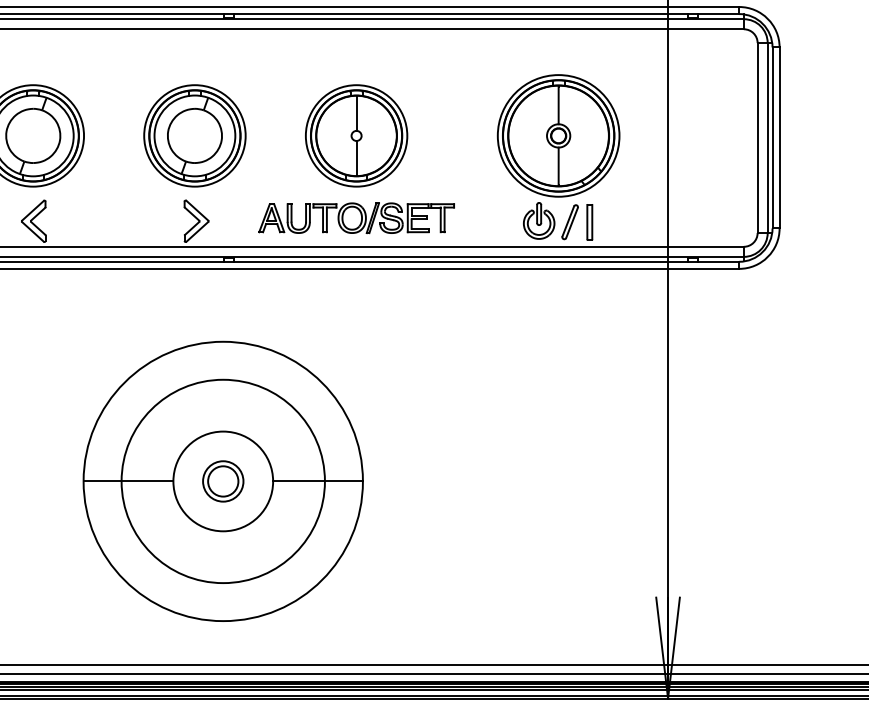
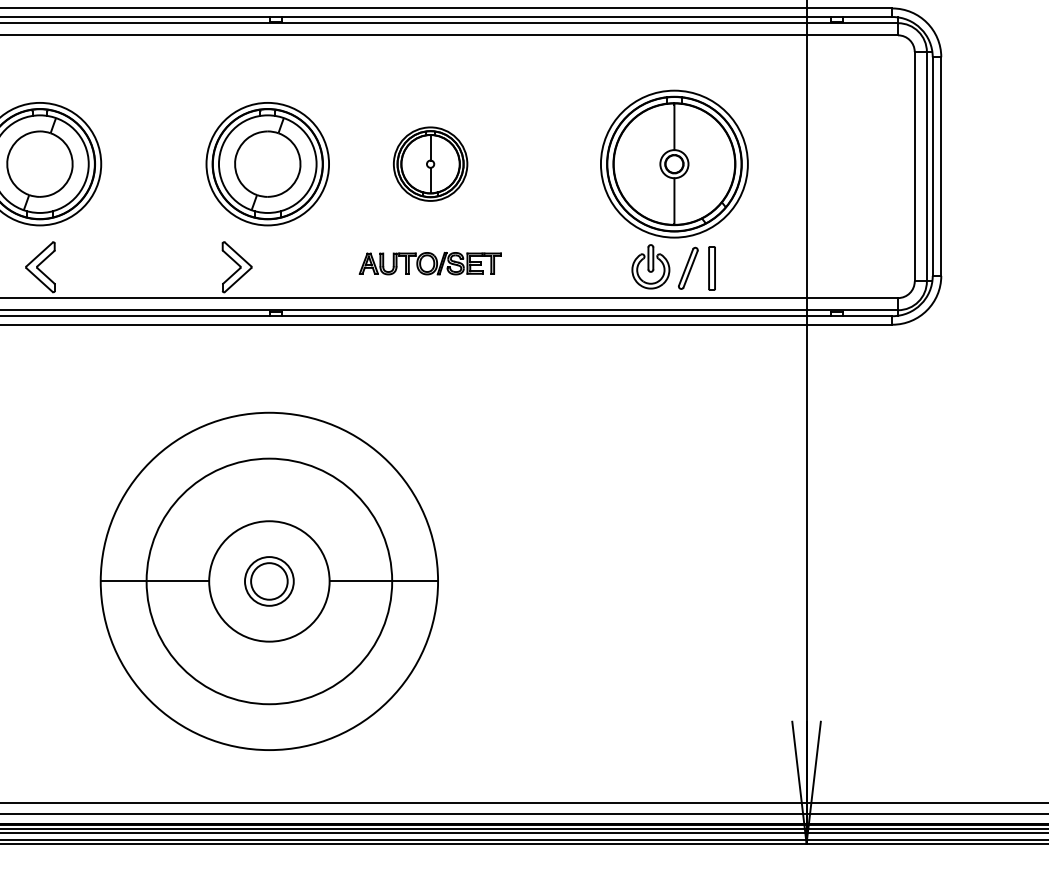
part: (194, 135) -> (267, 163), moved
part: (356, 135) -> (430, 163), size x0.6
part: (356, 218) -> (430, 263), size x0.6

